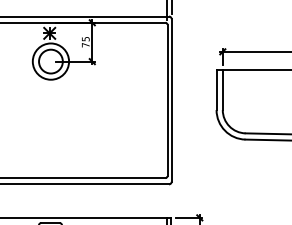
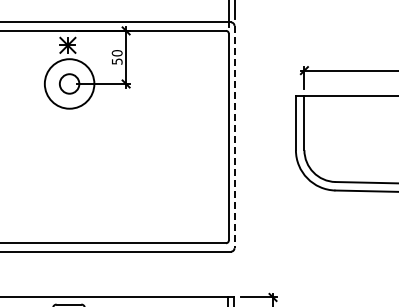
text: (85, 42) -> (116, 57), 75 -> 50
circle: (50, 61) -> (69, 83), size x0.6
line: (171, 100) -> (234, 137), solid -> dashed

